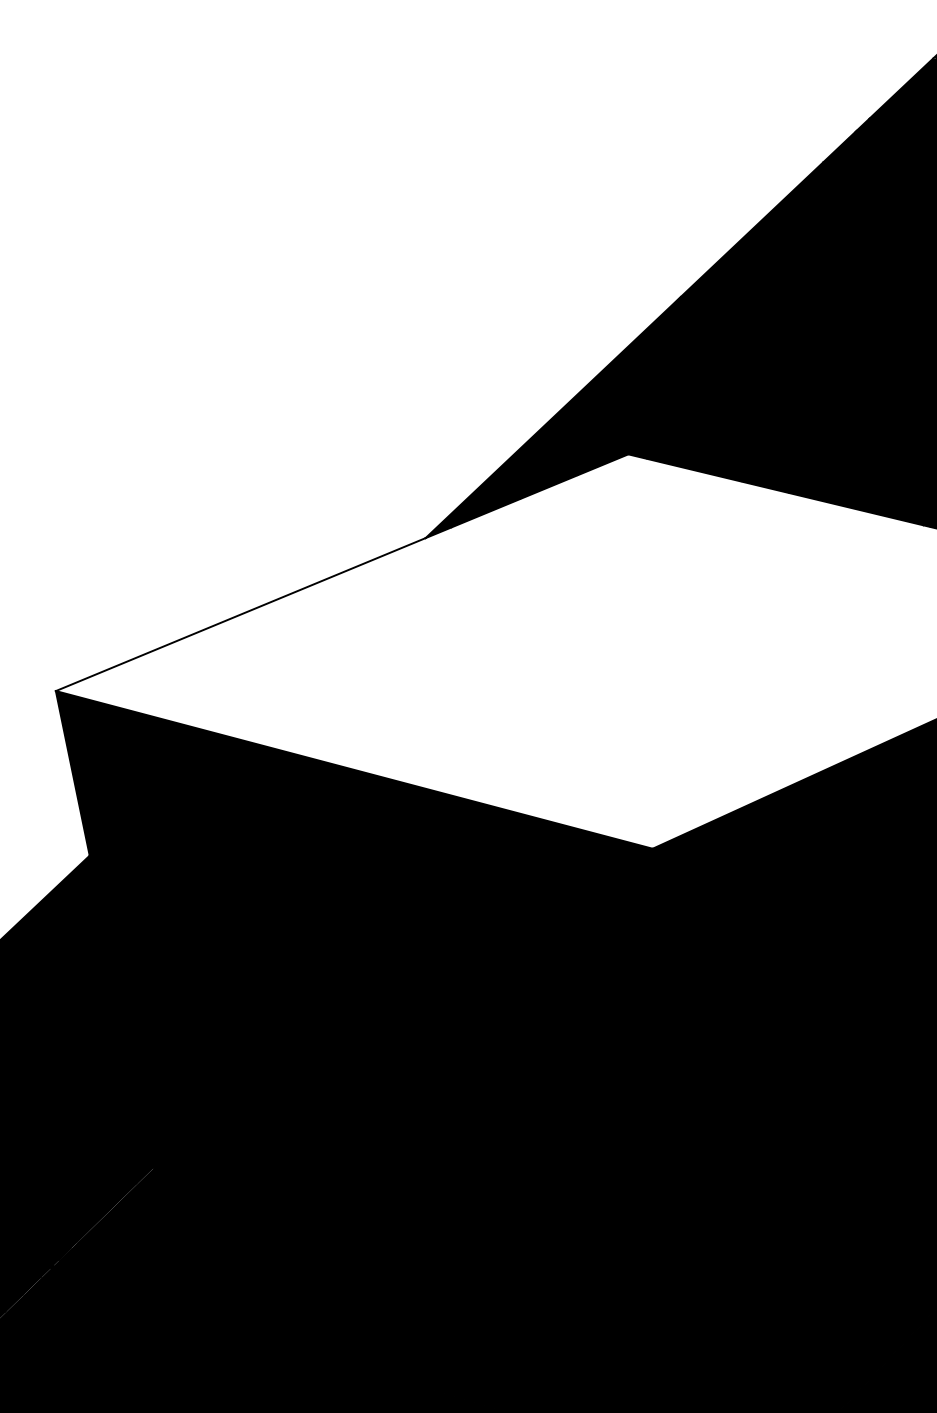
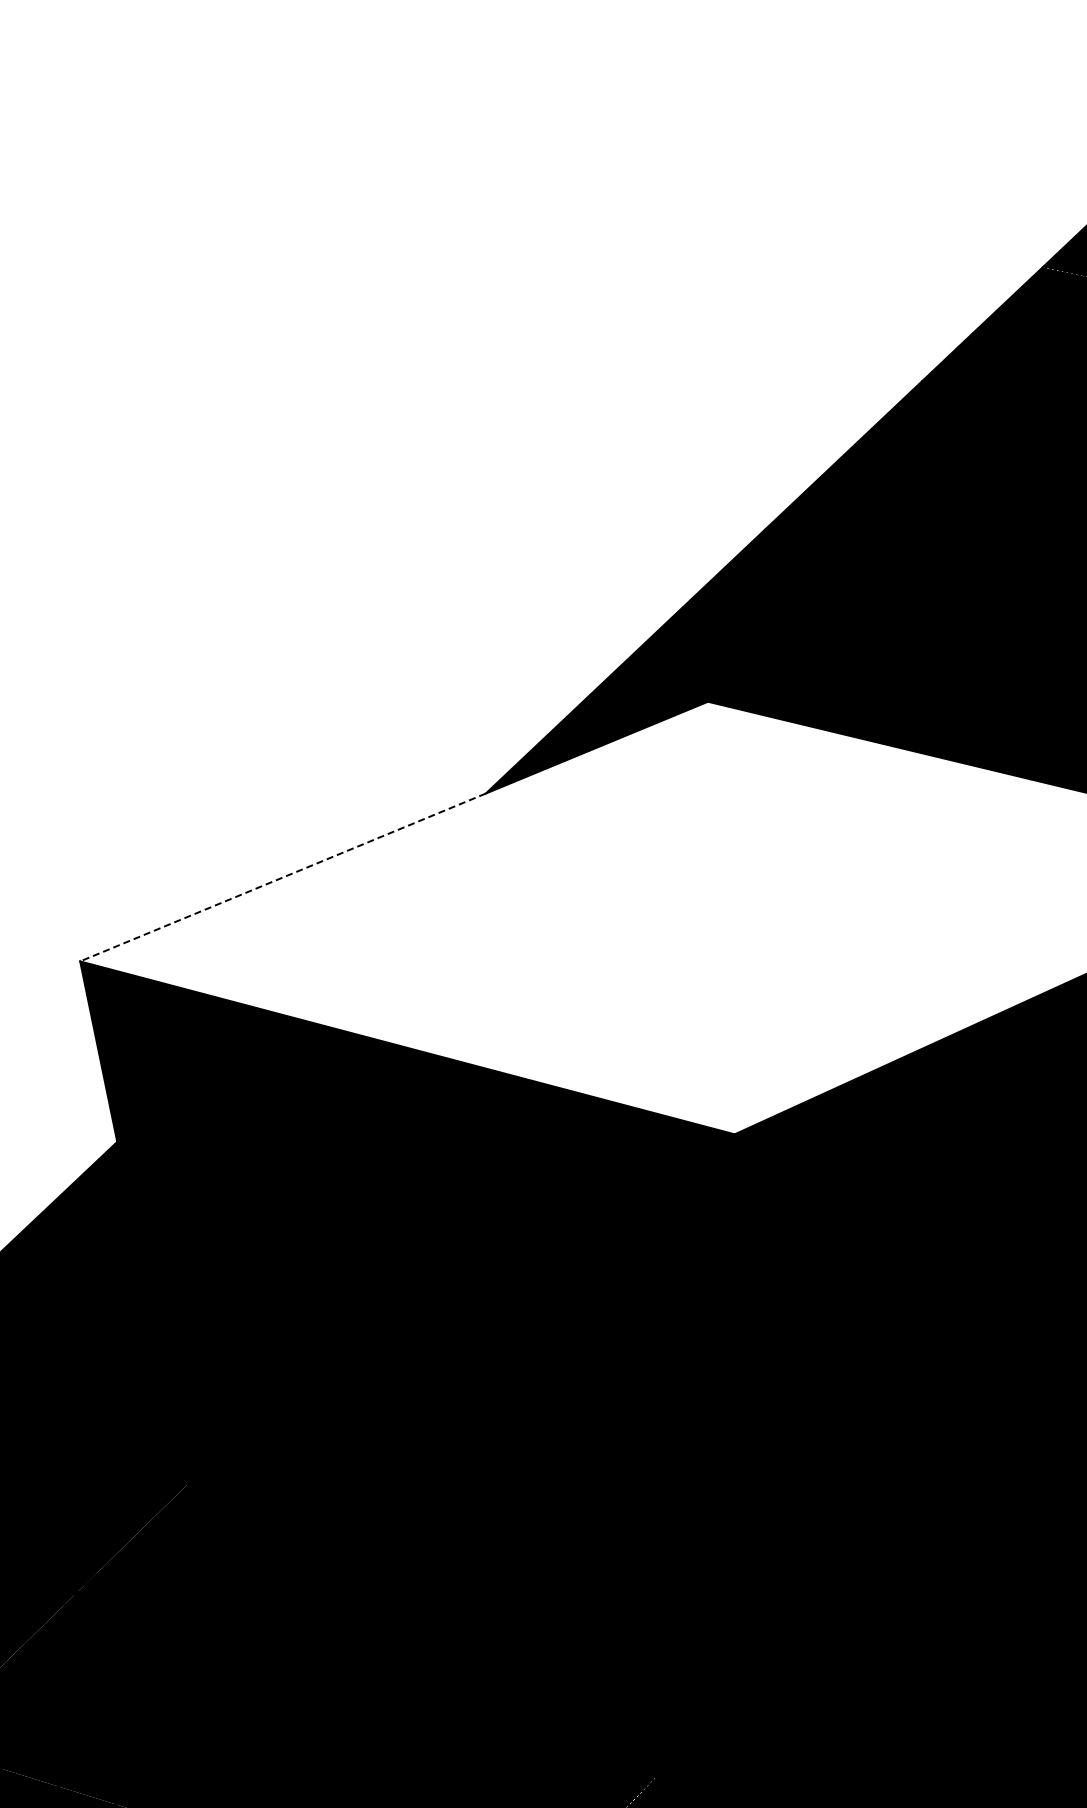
line: (240, 614) -> (282, 877), solid -> dashed

